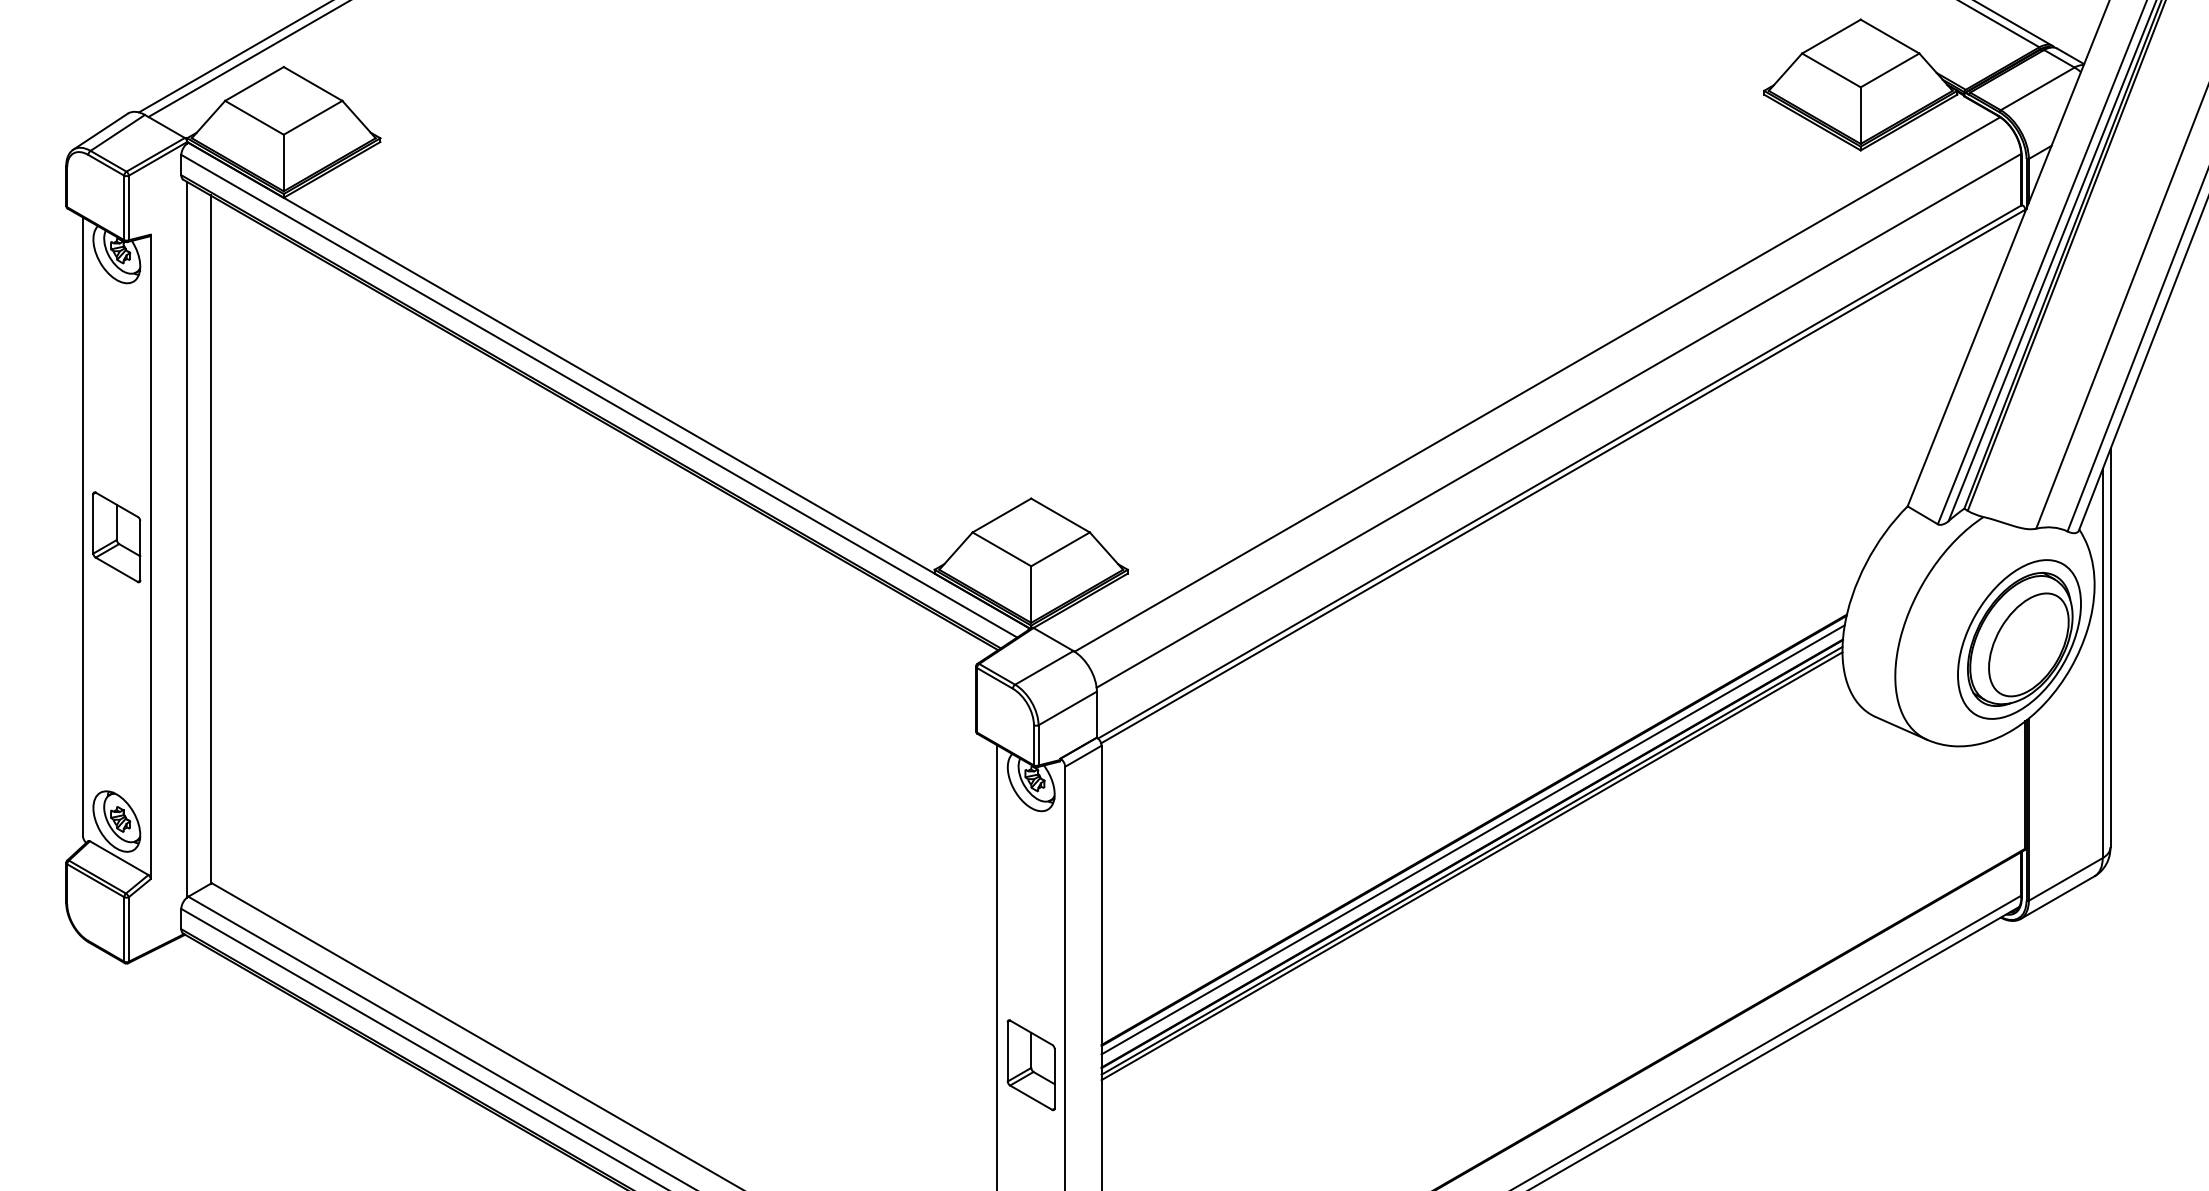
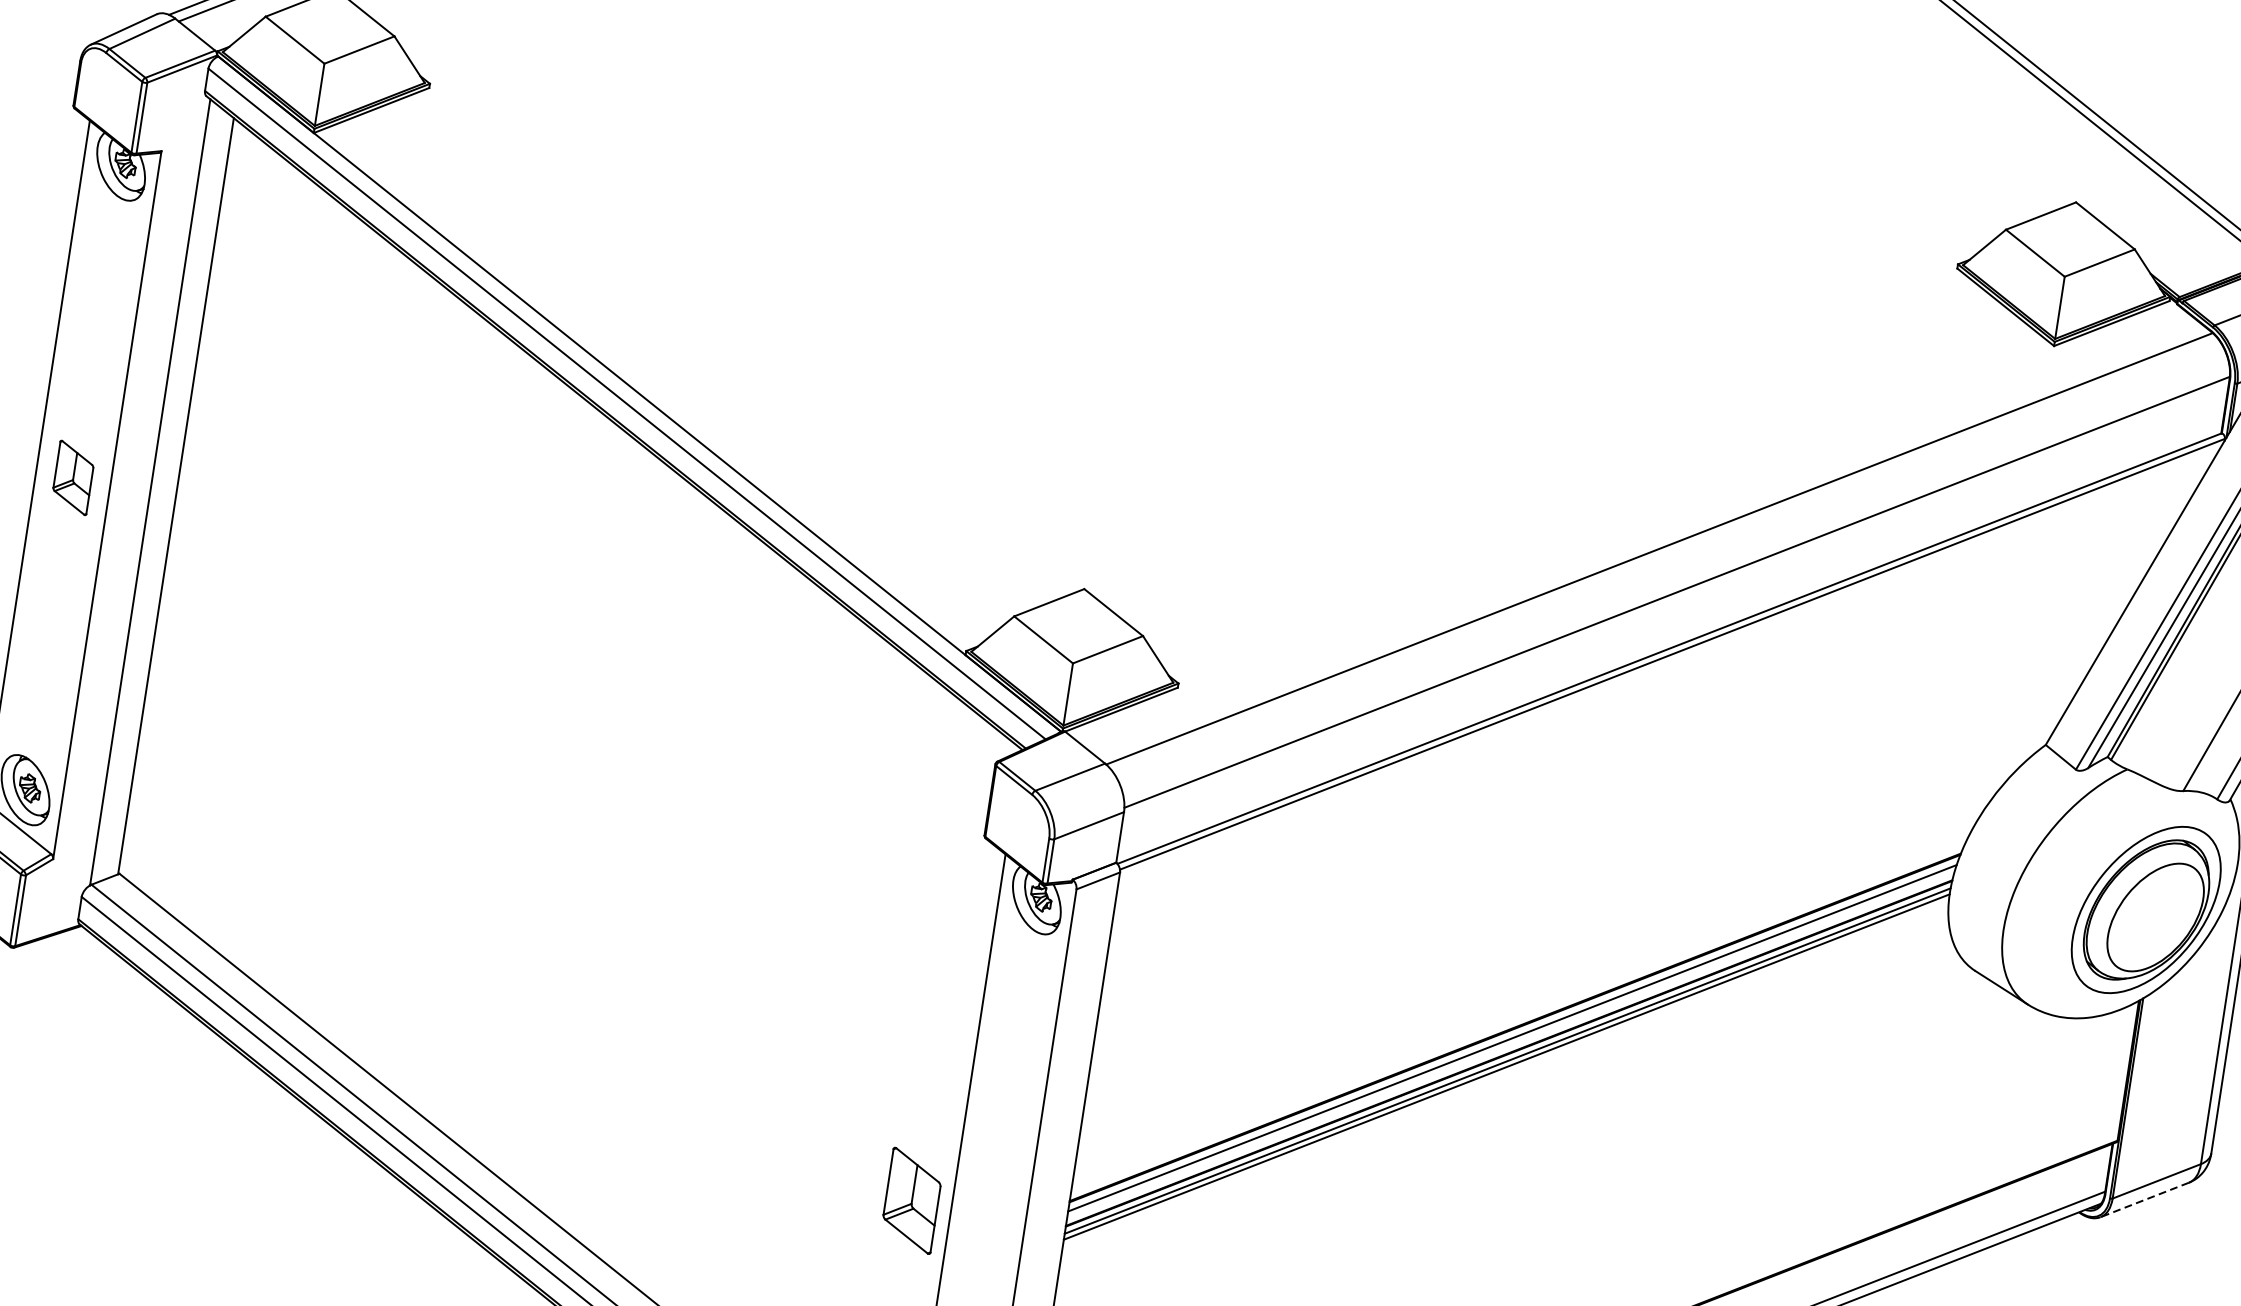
part: (116, 537) -> (72, 478), size x0.7
line: (2057, 897) -> (2144, 1199), solid -> dashed
part: (1030, 1065) -> (911, 1201), moved

